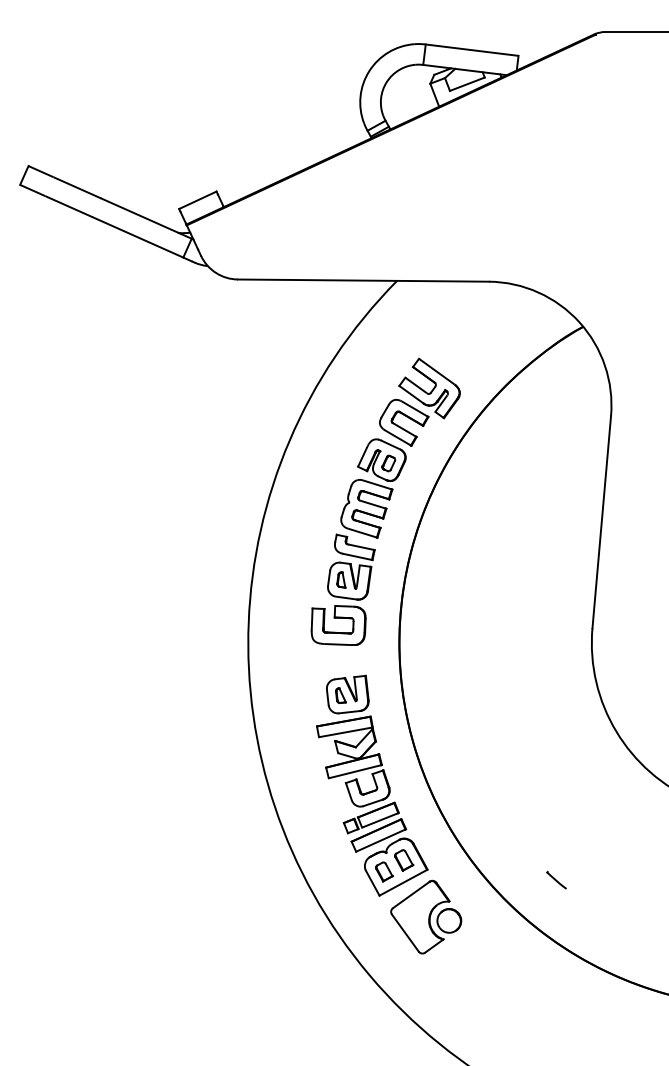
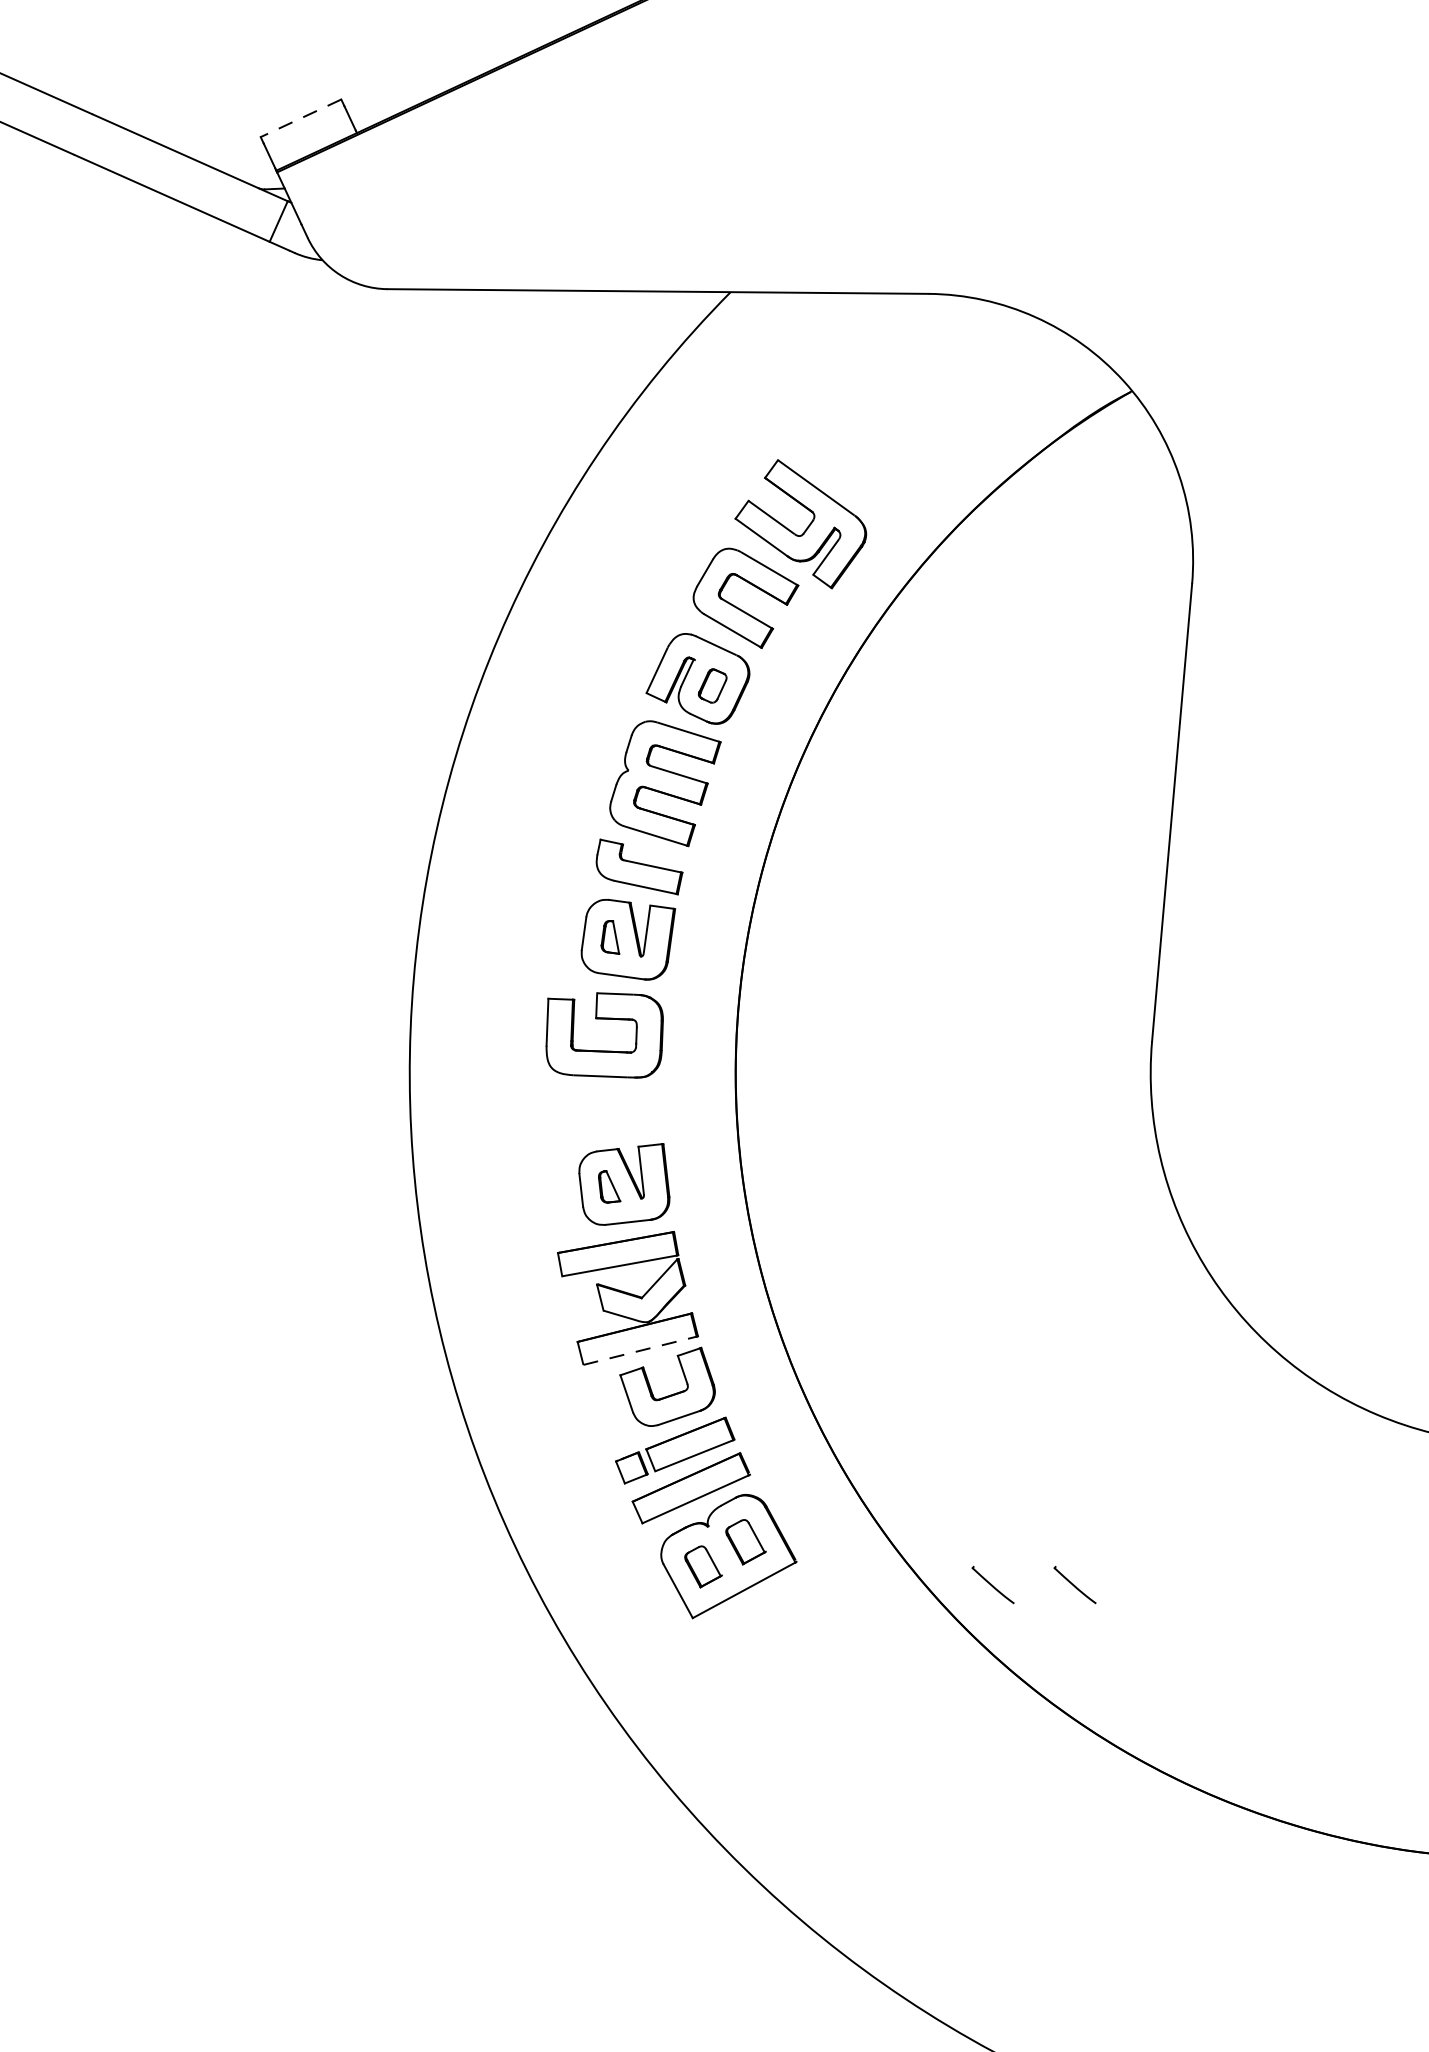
line: (197, 200) -> (300, 118), solid -> dashed
line: (355, 771) -> (640, 1350), solid -> dashed
line: (518, 879) -> (992, 1583), added
part: (426, 916) -> (794, 1663), removed

